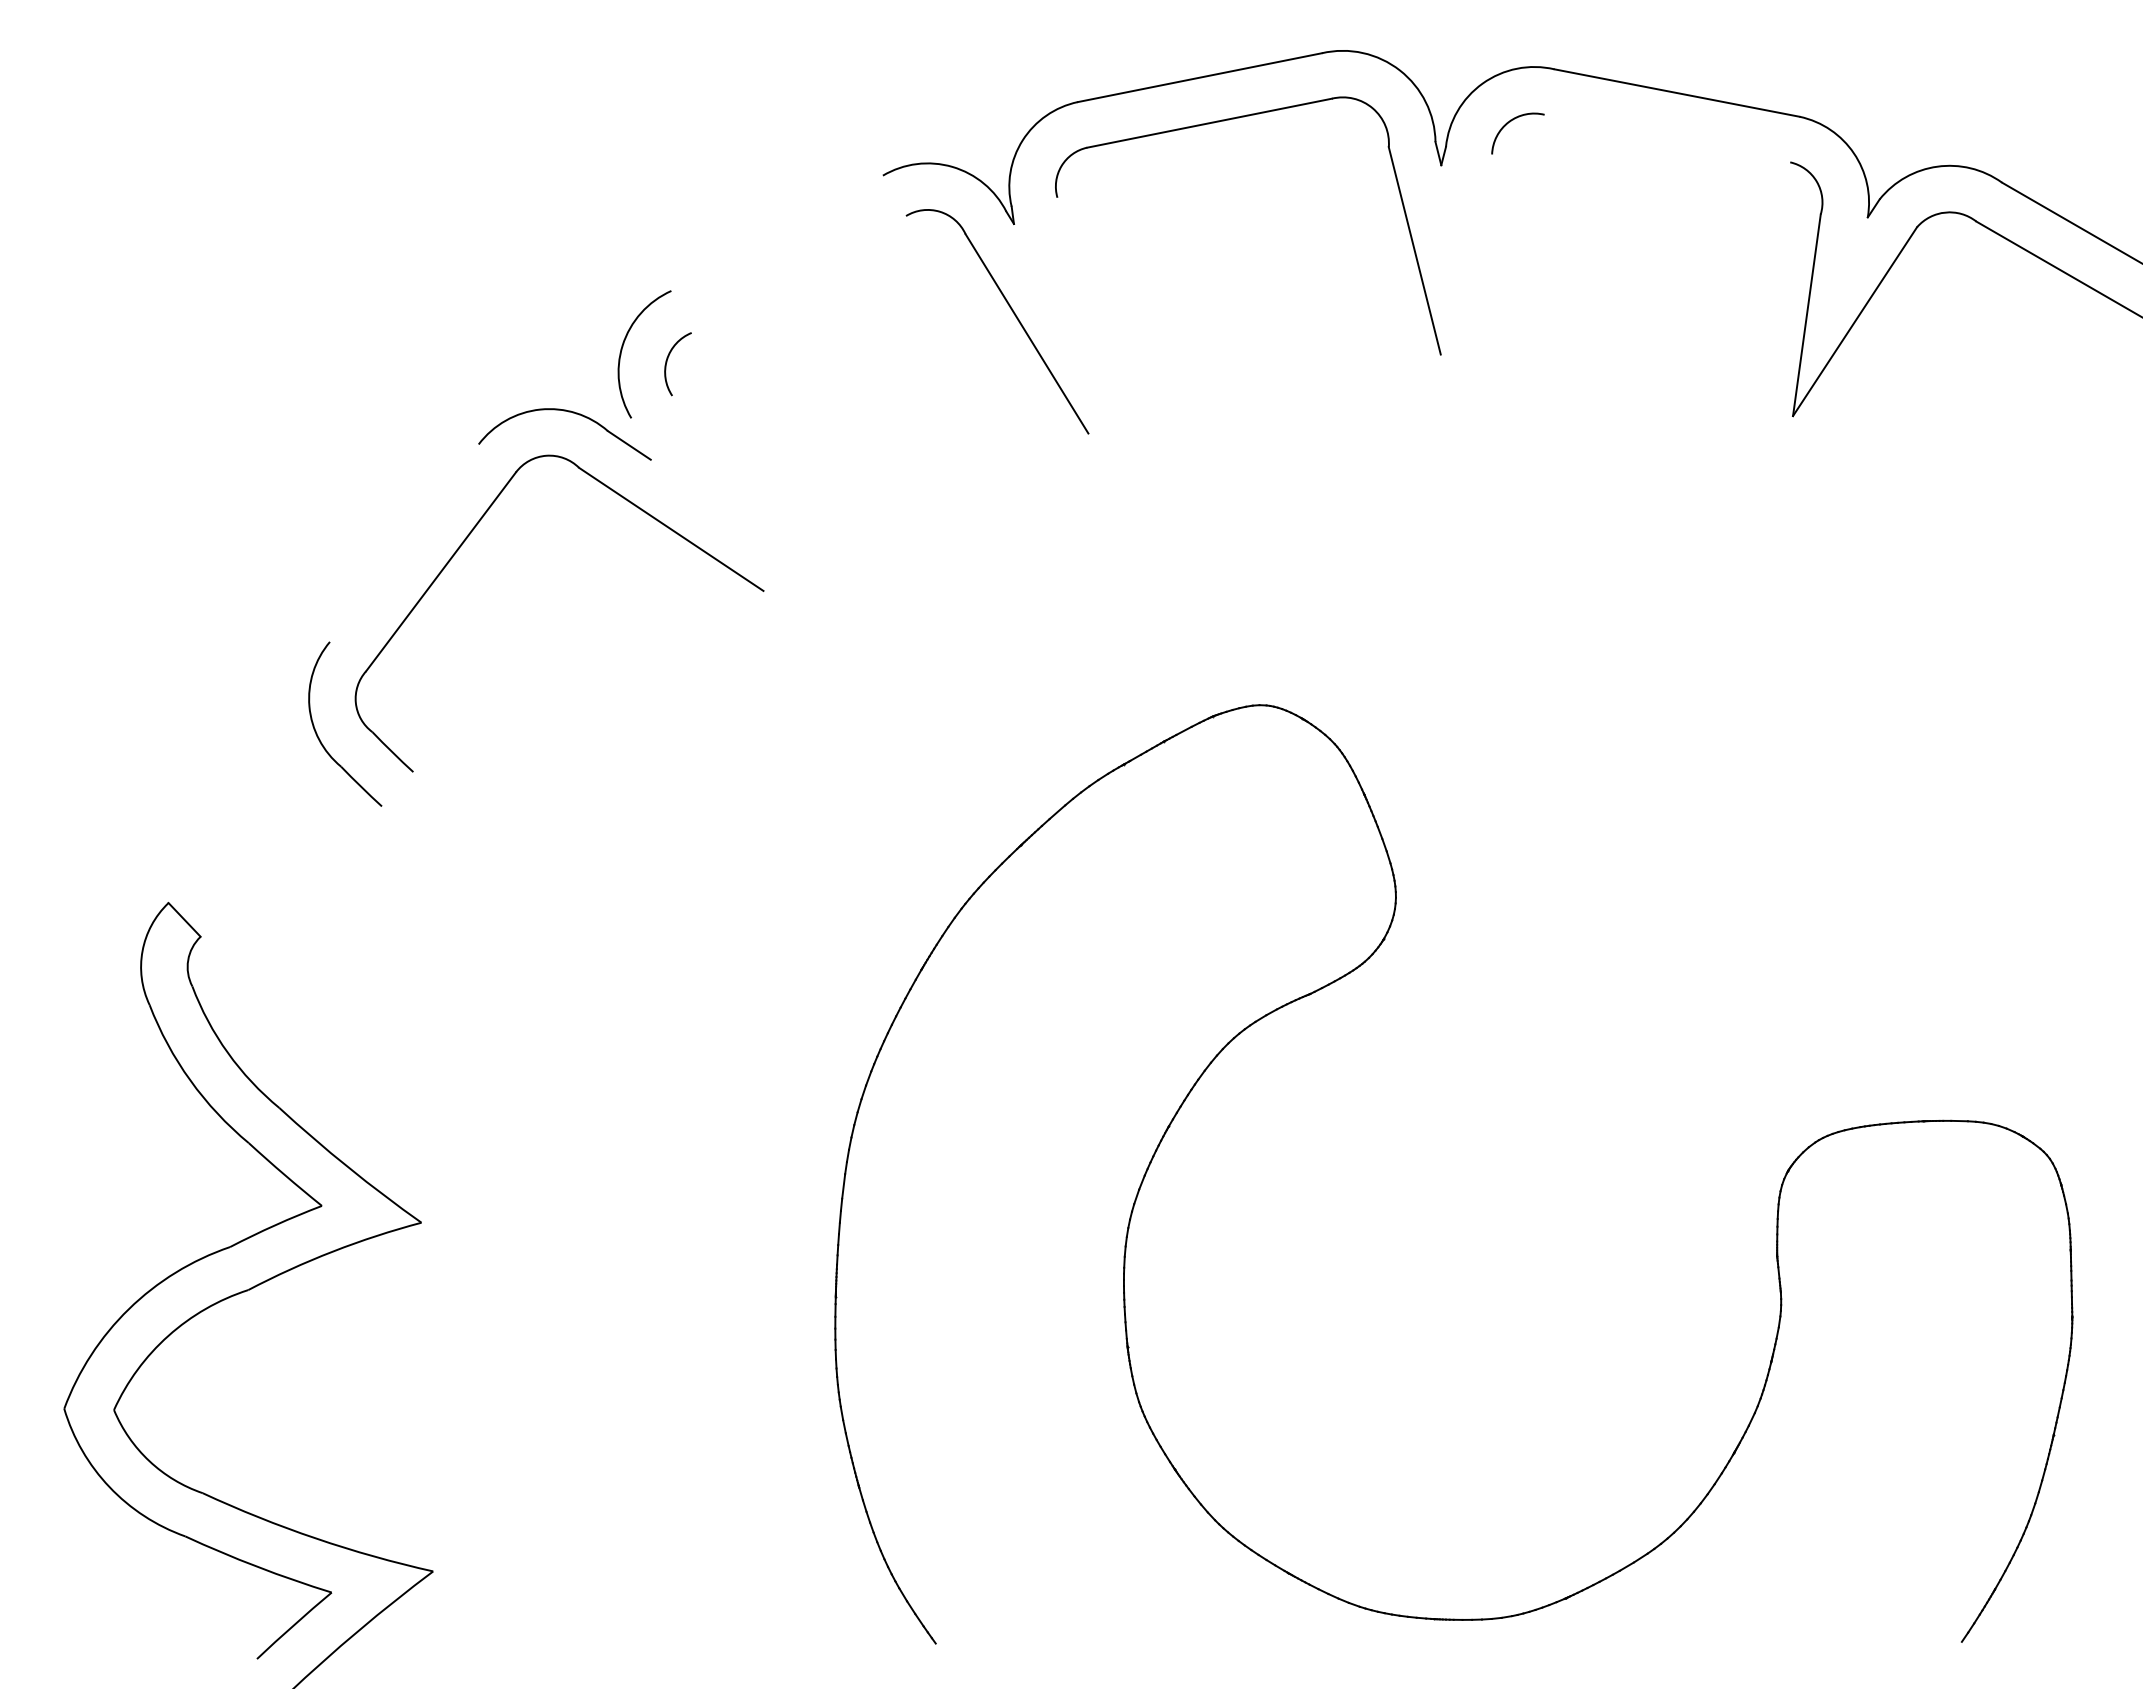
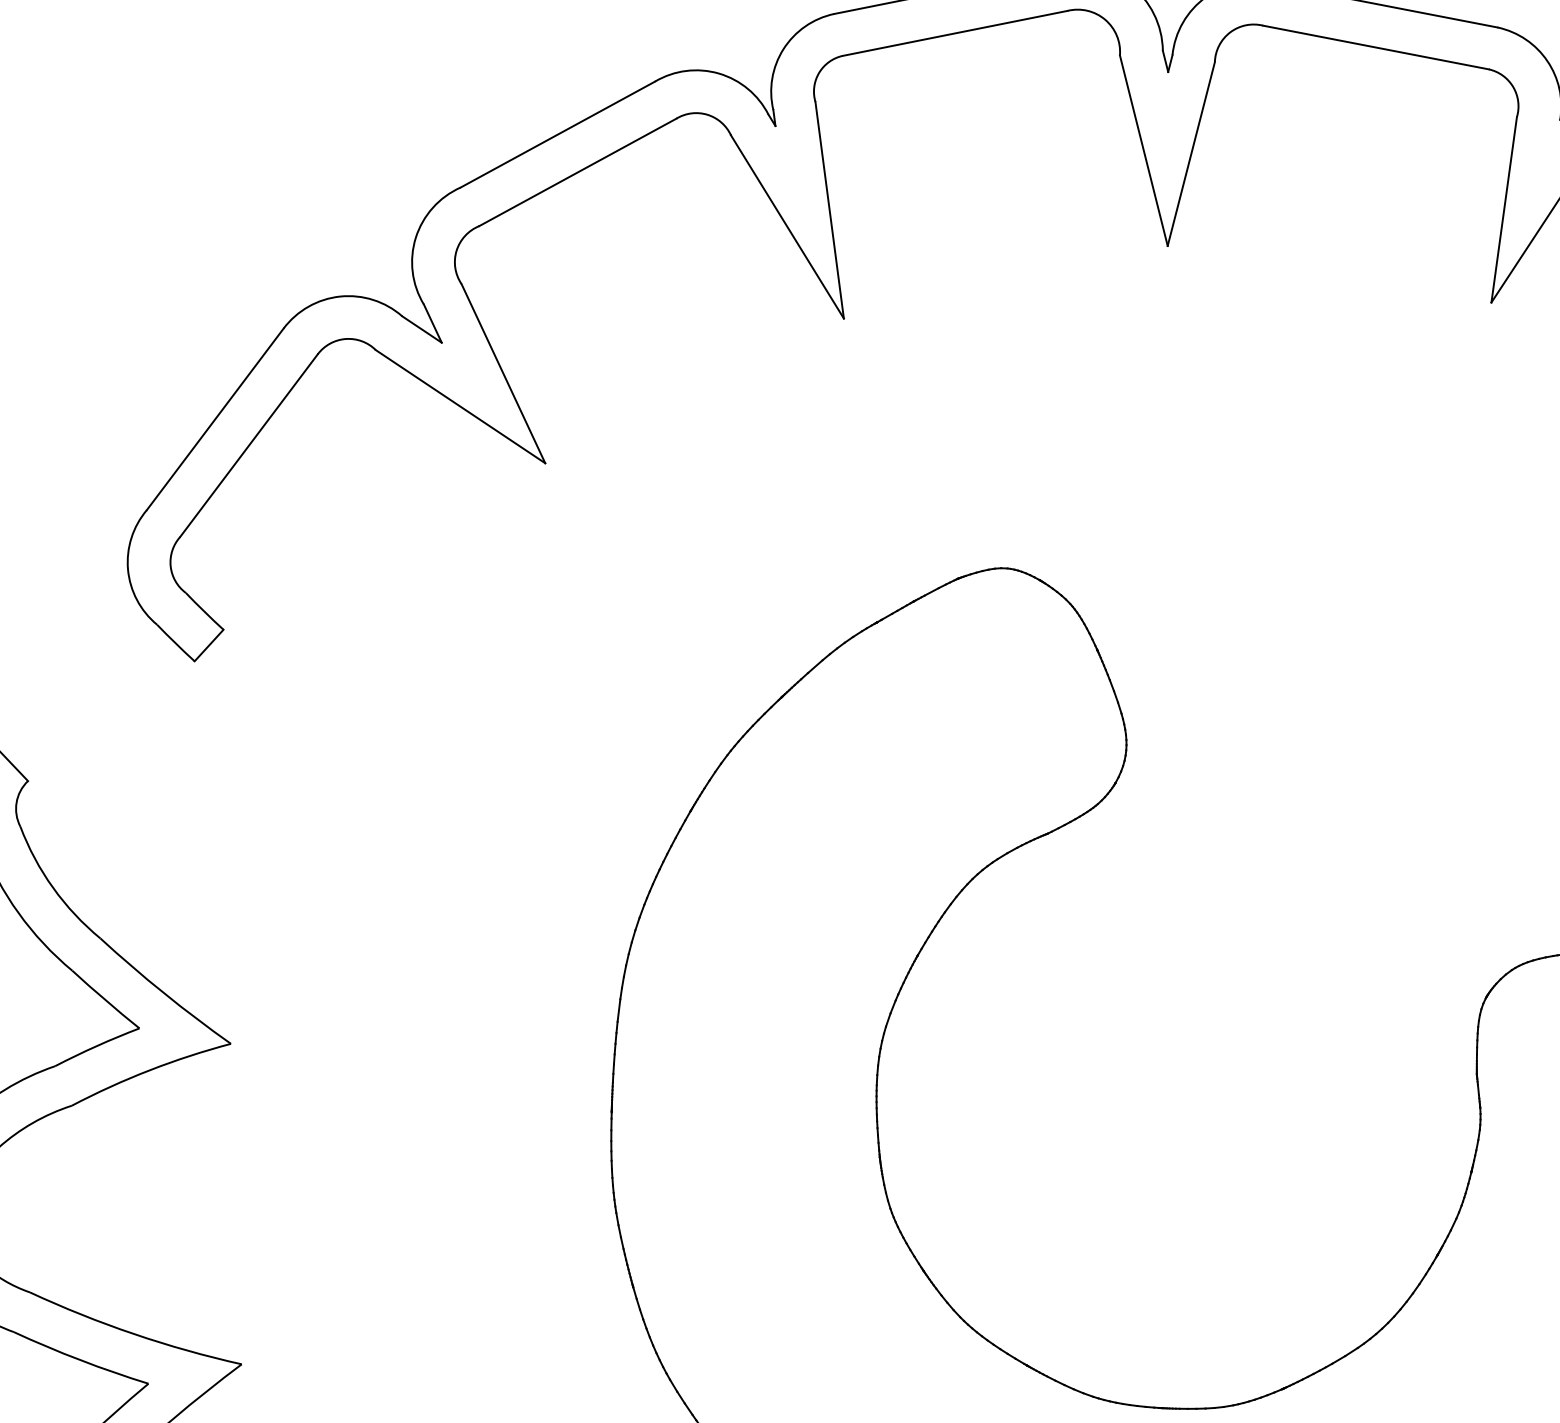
line: (1667, 138) -> (1376, 47), added
line: (776, 232) -> (557, 133), added
line: (1466, 254) -> (1191, 154), added
line: (798, 274) -> (577, 172), added
line: (1072, 315) -> (829, 210), added
line: (640, 438) -> (432, 323), added
line: (717, 492) -> (503, 372), added
line: (403, 542) -> (214, 418), added
line: (397, 789) -> (208, 645), added

